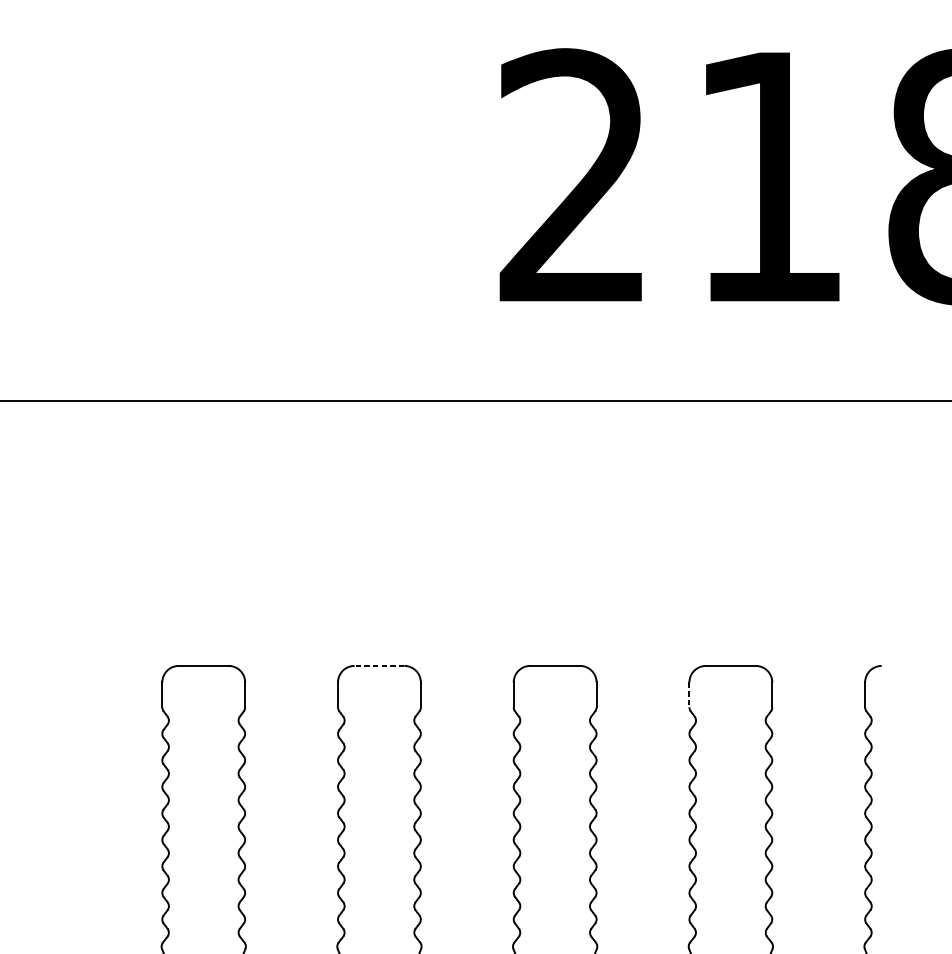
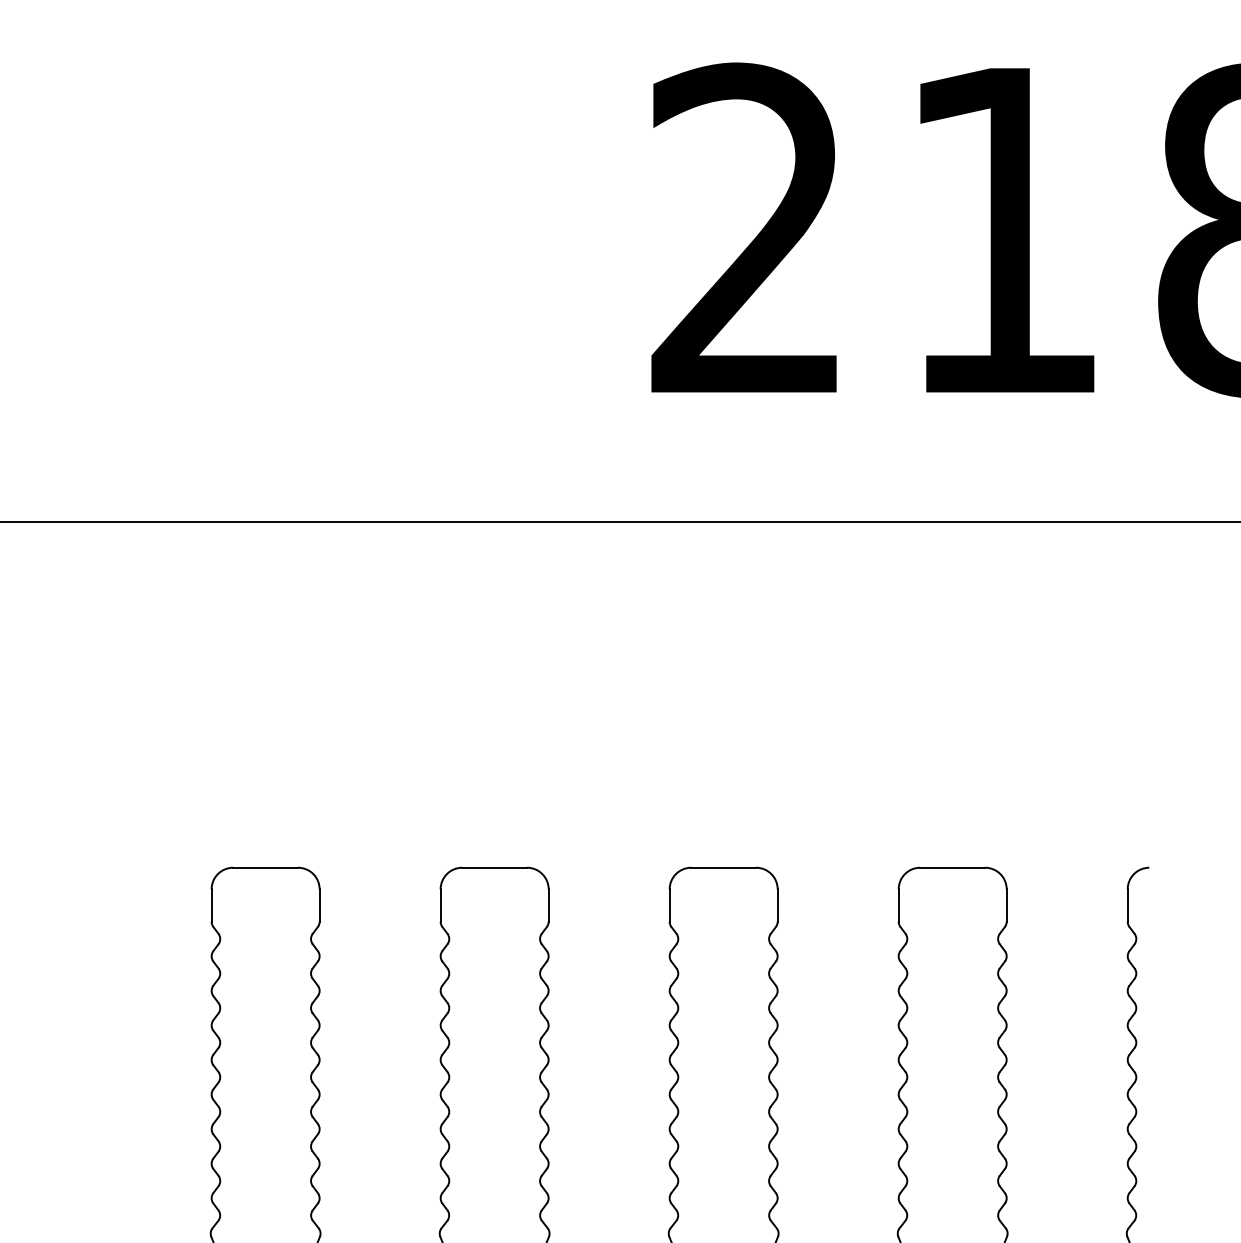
line: (379, 665) -> (494, 867), dashed -> solid
line: (689, 695) -> (898, 906), dashed -> solid

